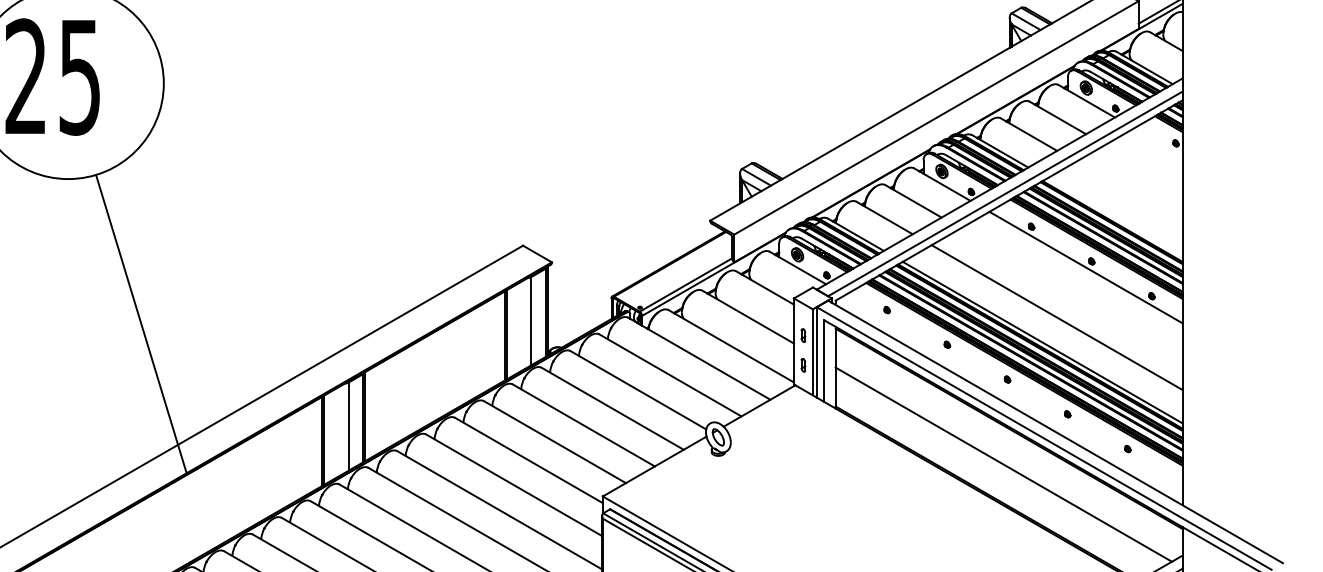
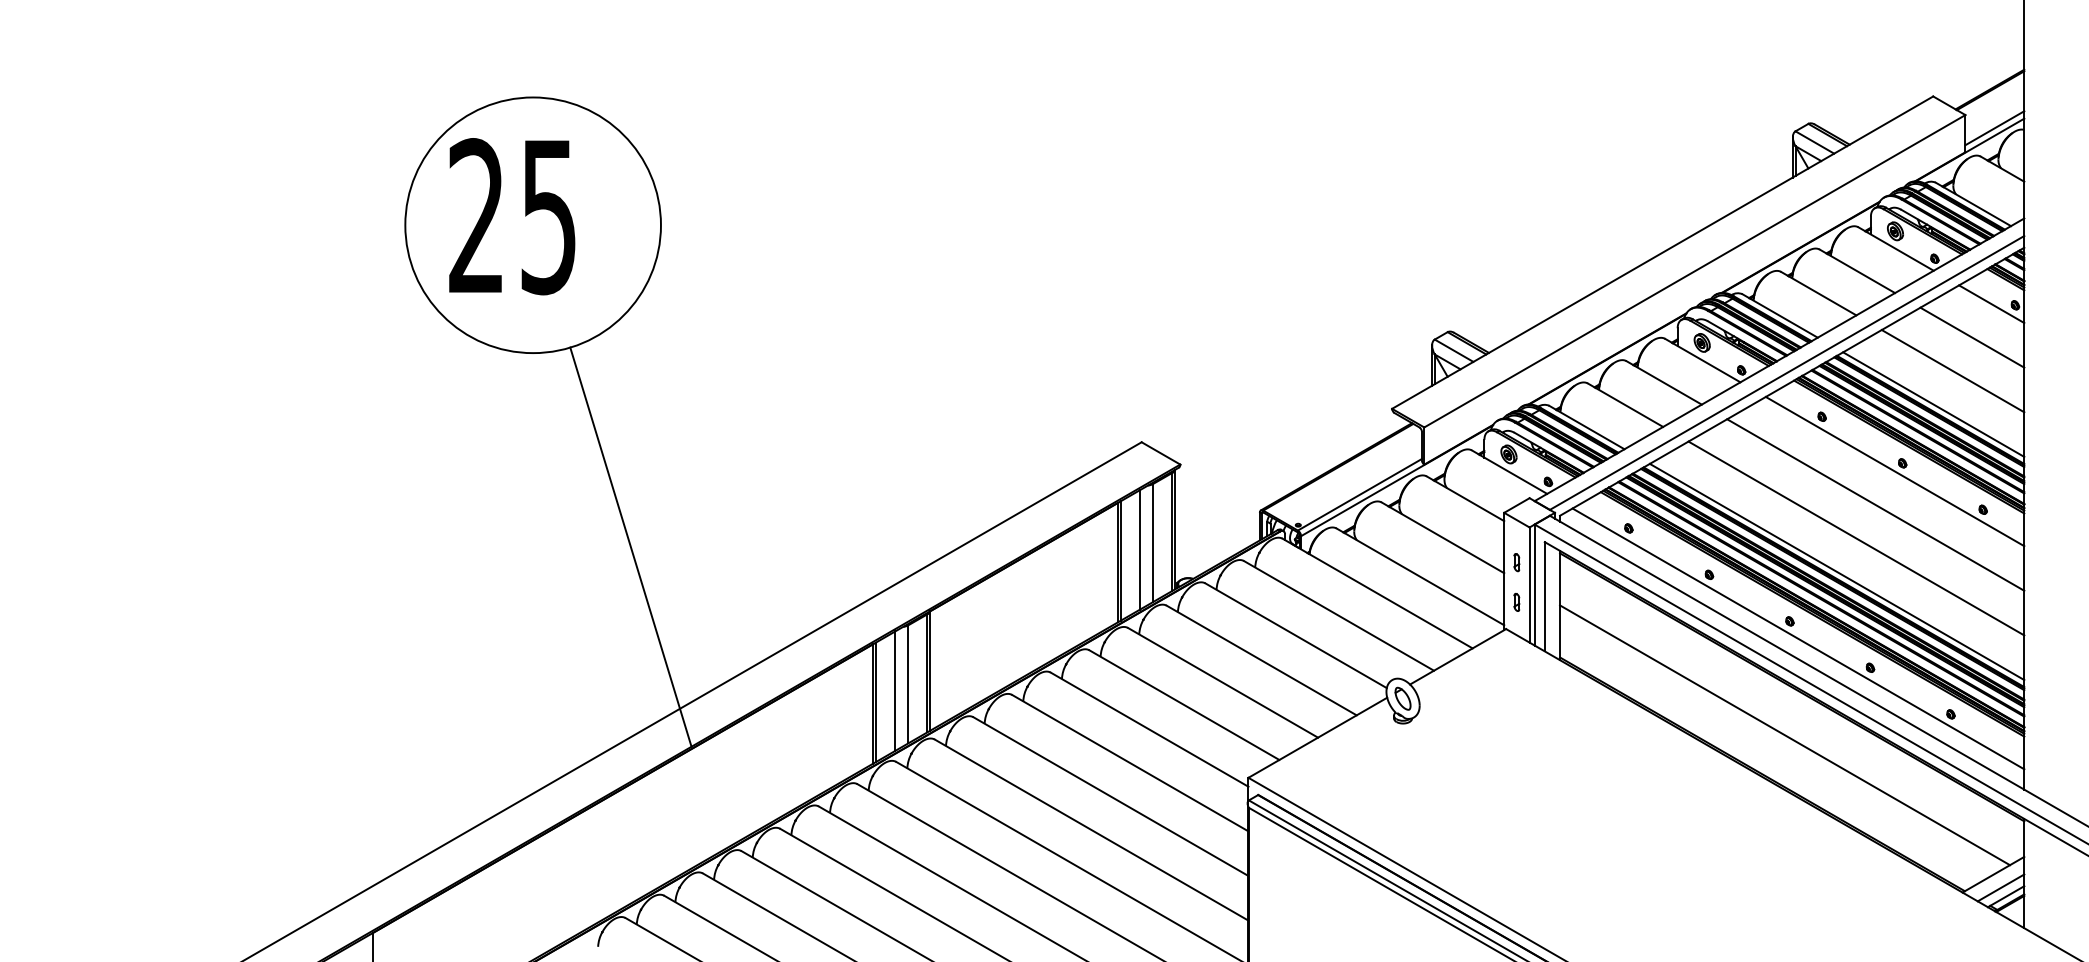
line: (1158, 142) -> (1991, 304), added
line: (1143, 167) -> (1972, 337), added
line: (1128, 192) -> (1952, 371), added
line: (1114, 217) -> (1933, 404), added
line: (1071, 292) -> (1875, 504), added
line: (522, 325) -> (1140, 549), added
line: (1013, 392) -> (1798, 638), added
line: (339, 431) -> (895, 690), added

